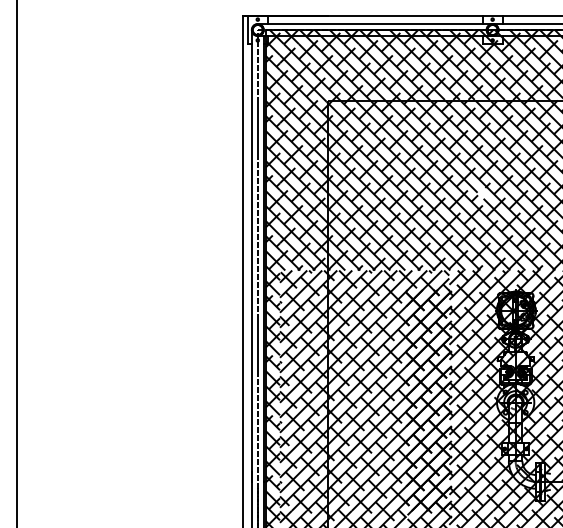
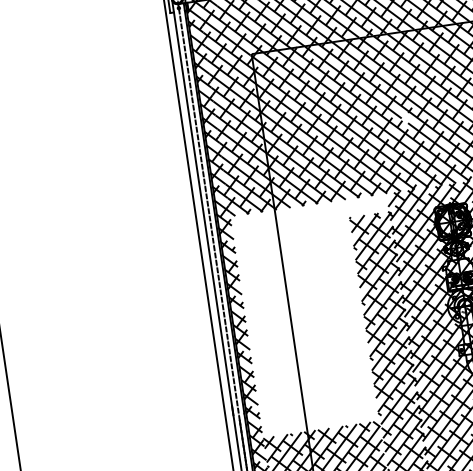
hatch: (364, 390) -> (324, 315), removed

